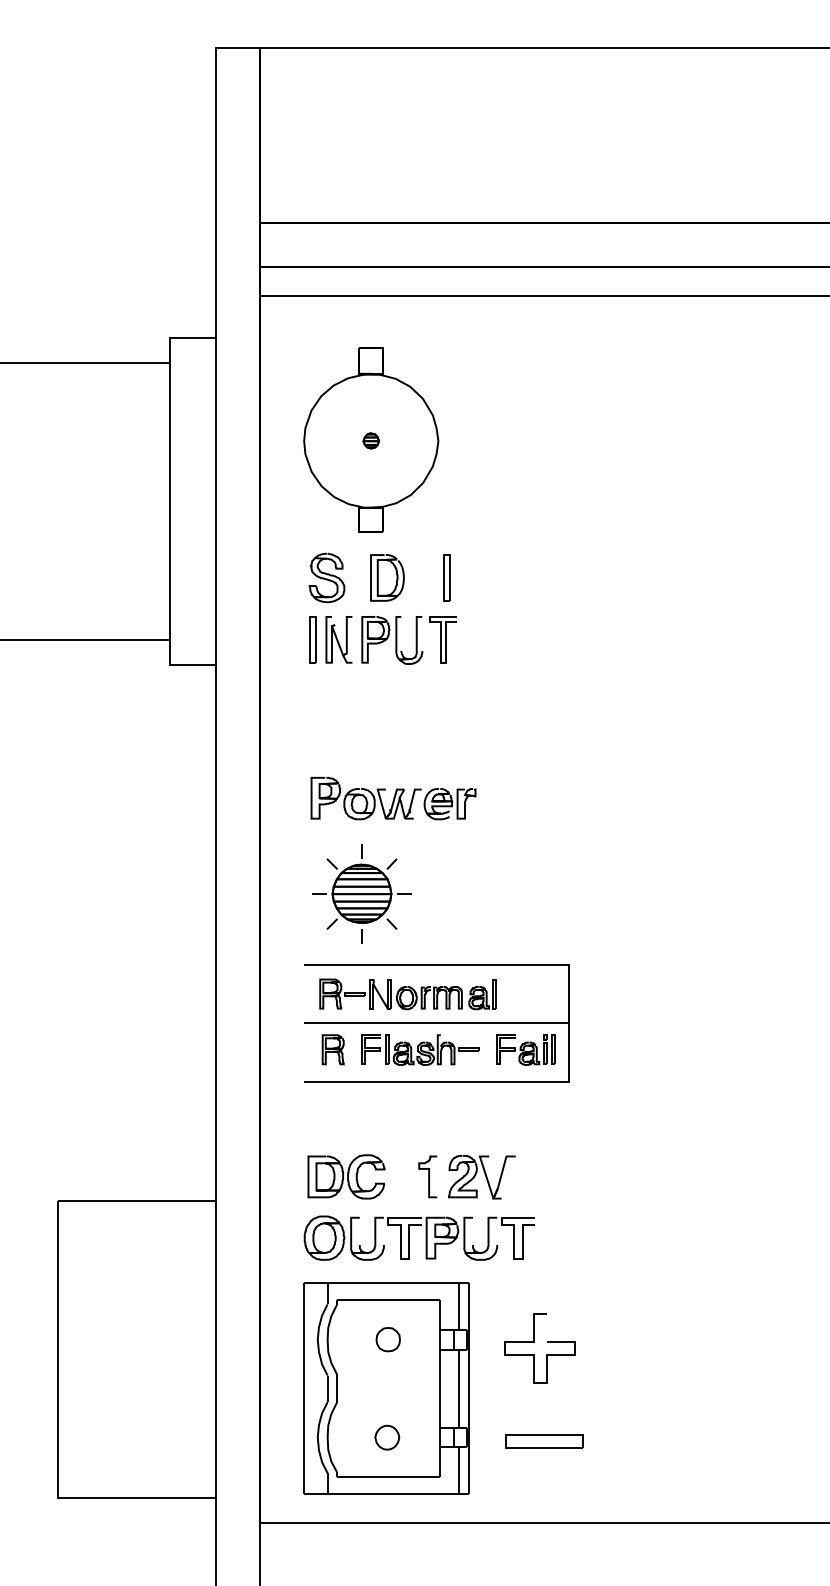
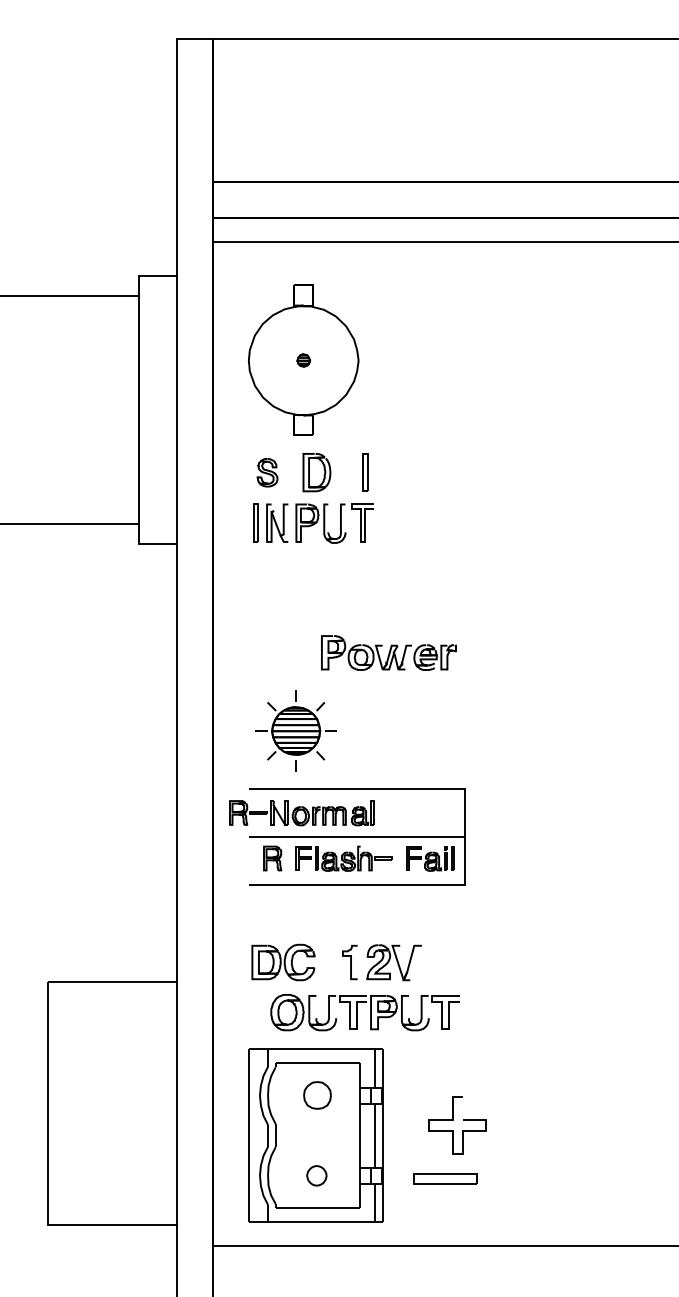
part: (326, 577) -> (267, 472), size x0.7
part: (392, 797) -> (388, 652), moved
part: (407, 994) -> (301, 813), moved
part: (418, 1238) -> (364, 1012), moved
part: (388, 1339) -> (317, 1095), size x1.4
curve: (534, 1341) -> (453, 1120), moved

